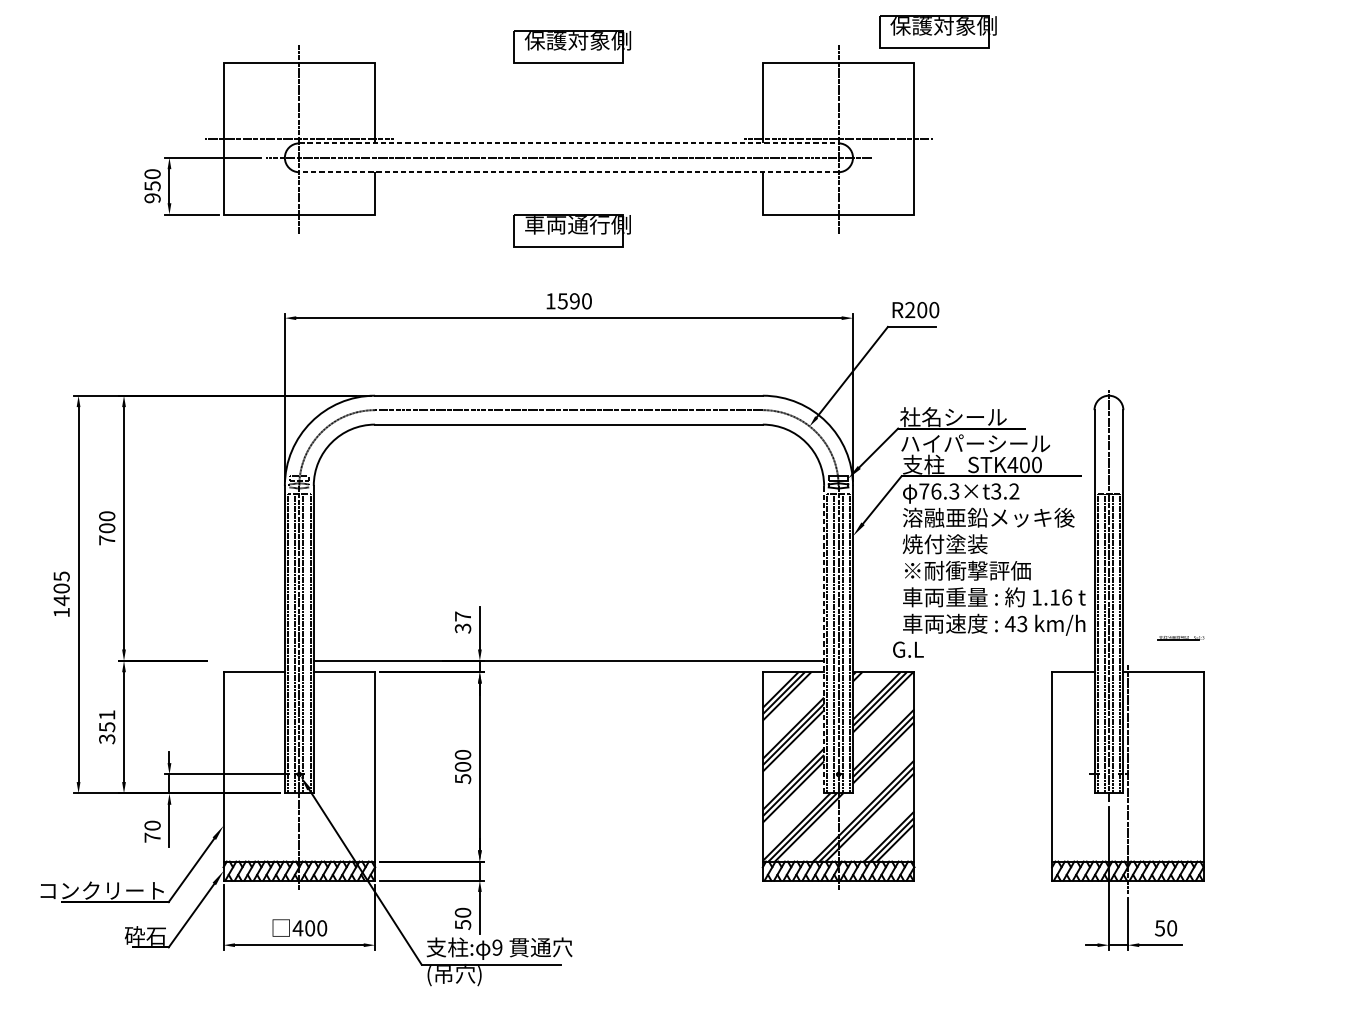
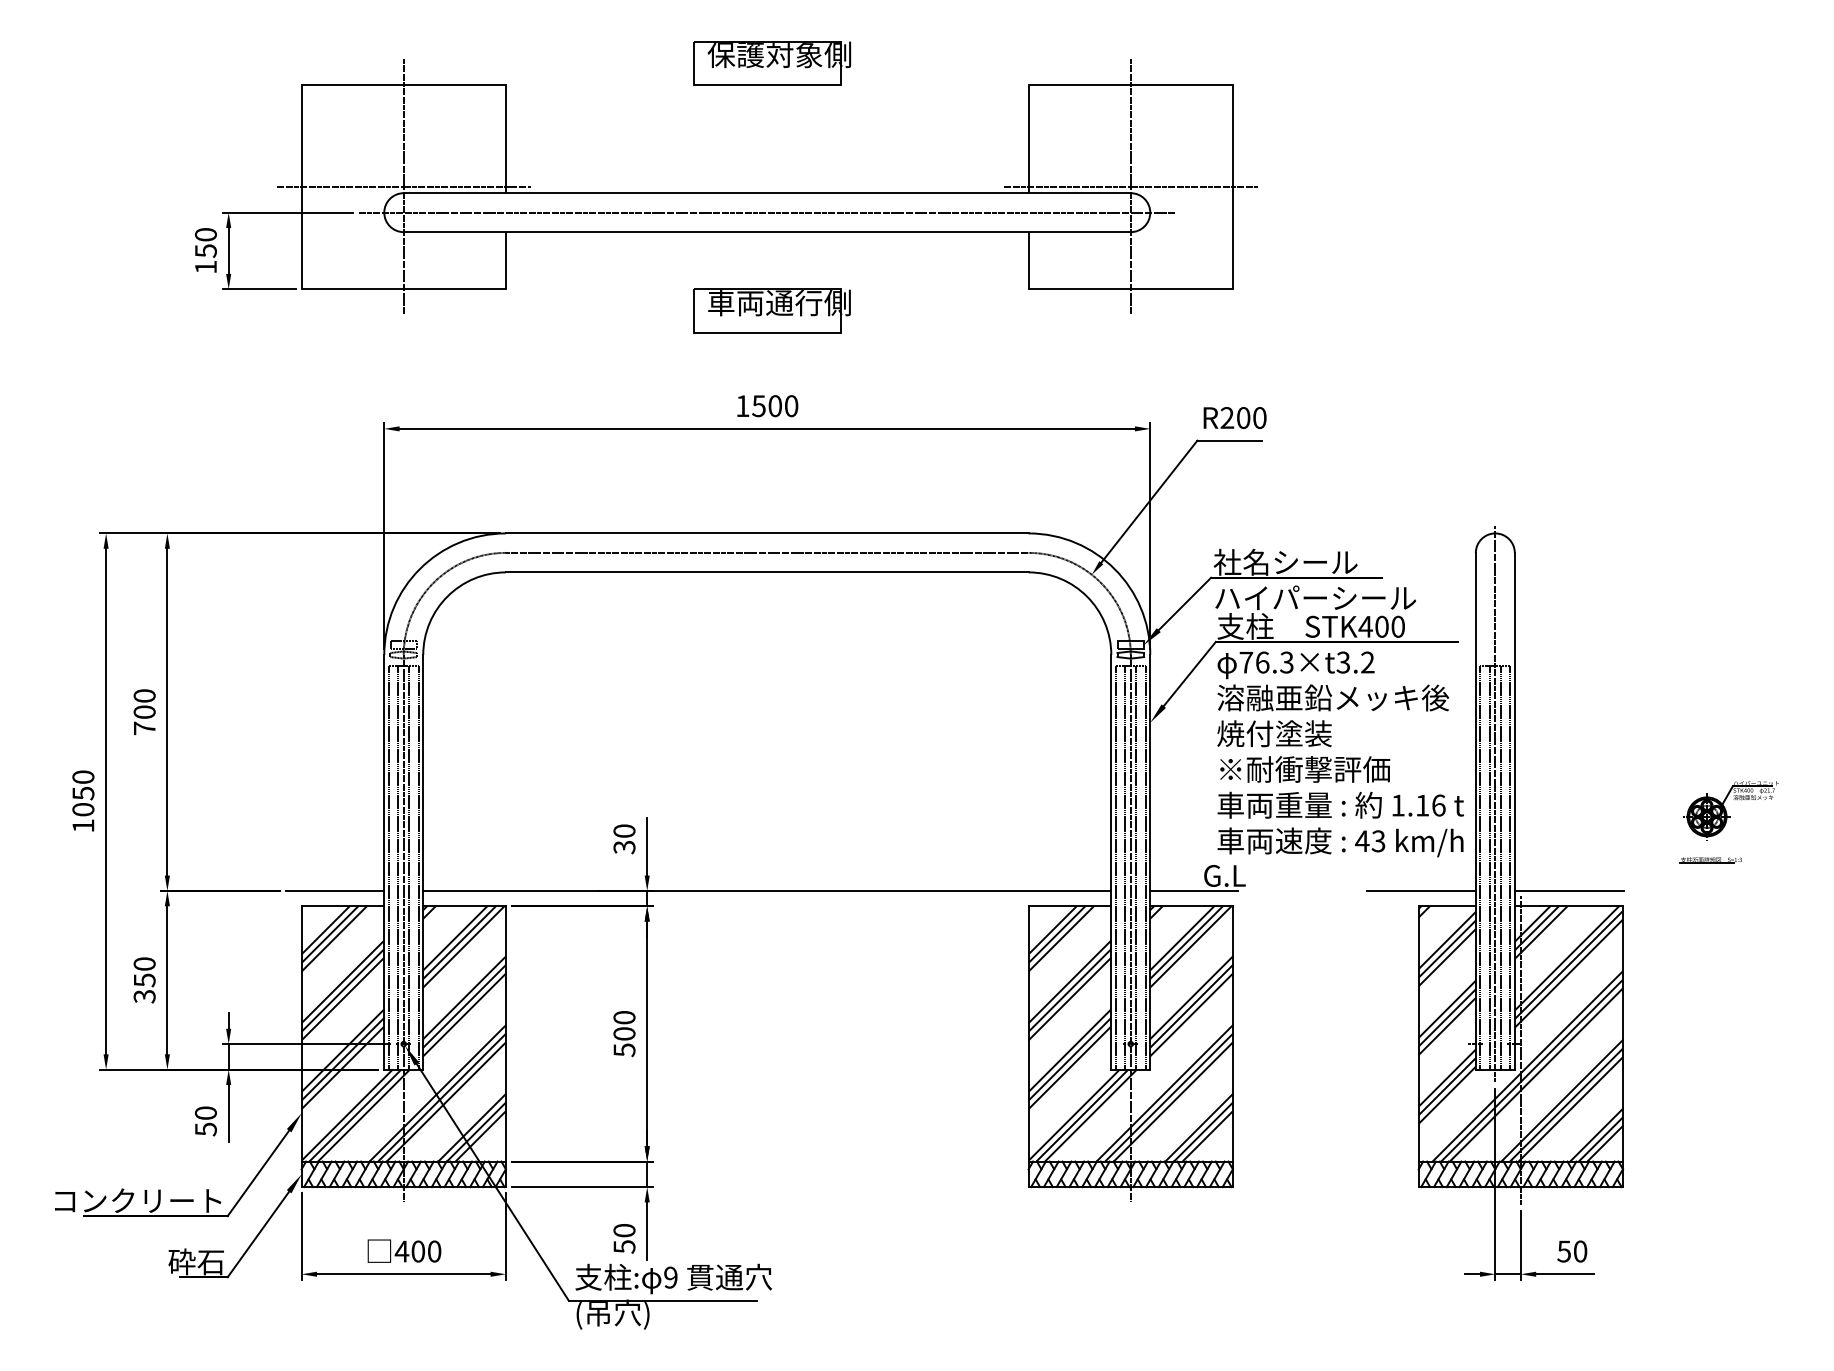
part: (938, 32) -> (1265, 43), removed
line: (569, 143) -> (767, 193), dashed -> solid
line: (569, 172) -> (767, 232), dashed -> solid
text: (152, 197) -> (205, 266), 950 -> 150
text: (574, 301) -> (774, 406), 1590 -> 1500
text: (61, 588) -> (83, 793), 1405 -> 1050
part: (1283, 601) -> (1730, 810), added
text: (463, 616) -> (624, 830), 37 -> 30
part: (1181, 638) -> (1710, 860), moved
line: (824, 639) -> (1111, 861), dashed -> solid
line: (247, 660) -> (334, 890), added
line: (885, 660) -> (1194, 890), added
line: (1053, 660) -> (1420, 890), added
line: (1163, 660) -> (1569, 890), added
text: (107, 714) -> (144, 963), 351 -> 350
hatch: (299, 766) -> (403, 1033), added
hatch: (1127, 766) -> (1520, 1033), added
text: (152, 837) -> (205, 1129), 70 -> 50

